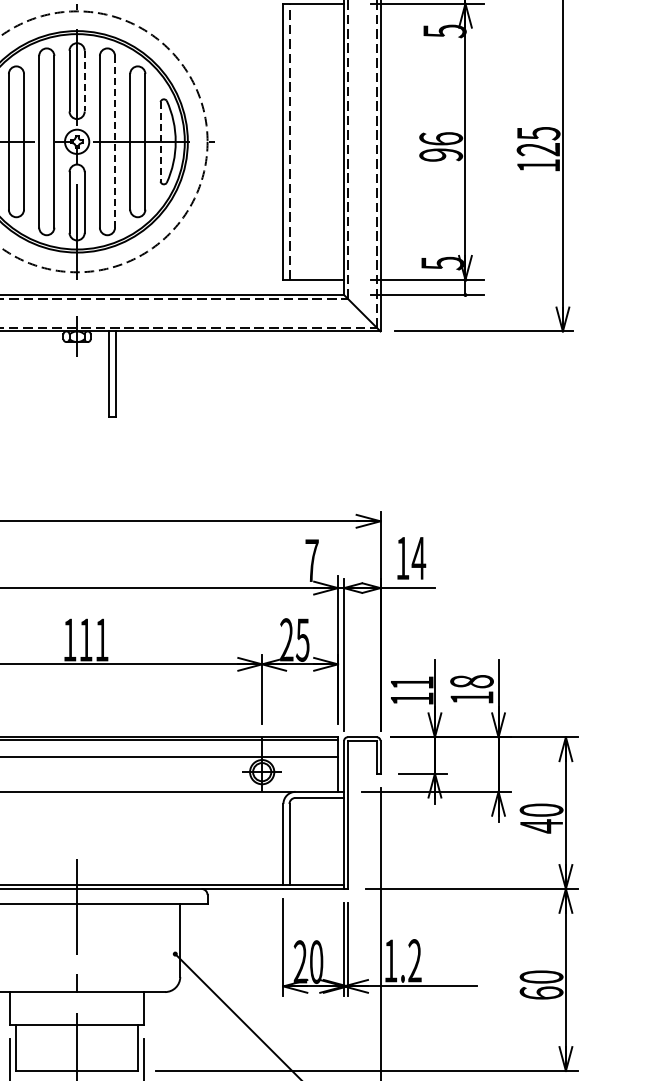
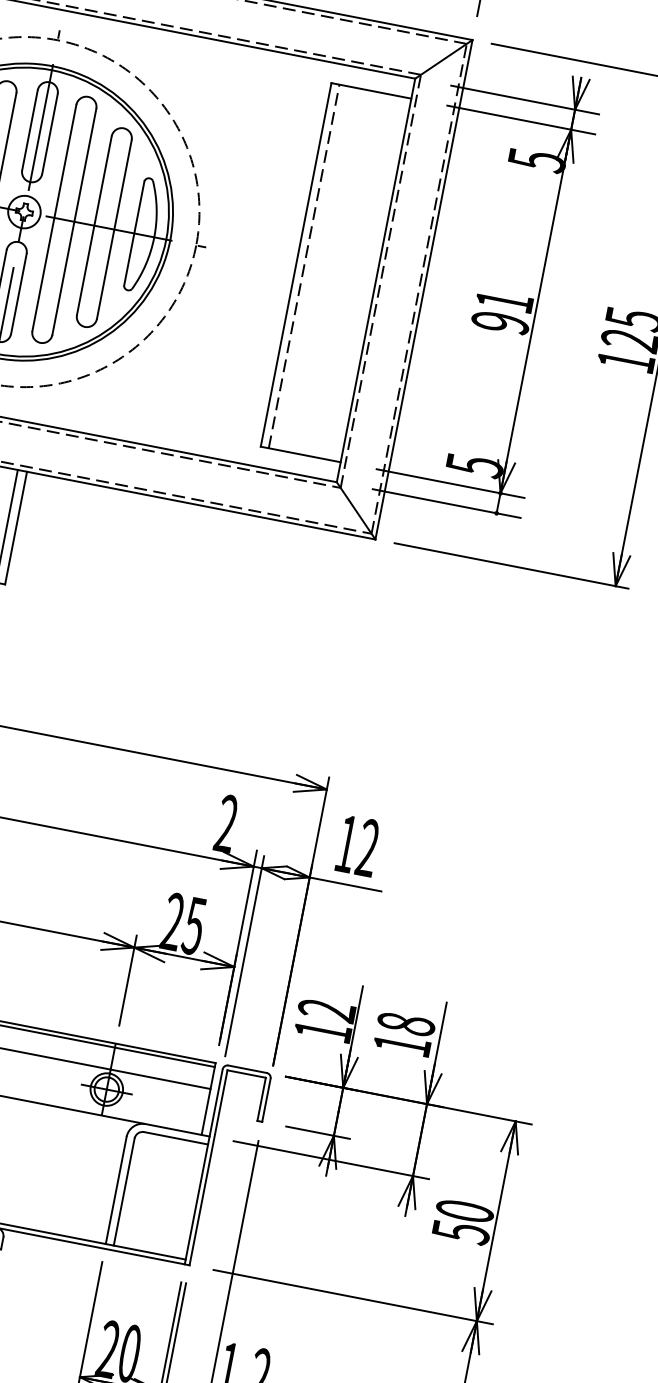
line: (84, 81) -> (49, 134), dashed -> solid
text: (441, 138) -> (505, 300), 96 -> 91
line: (115, 141) -> (75, 221), dashed -> solid
line: (160, 141) -> (134, 233), dashed -> solid
text: (418, 557) -> (367, 846), 14 -> 12
text: (311, 559) -> (226, 822), 7 -> 2
text: (411, 682) -> (326, 1009), 11 -> 12
text: (541, 826) -> (460, 1232), 40 -> 50

